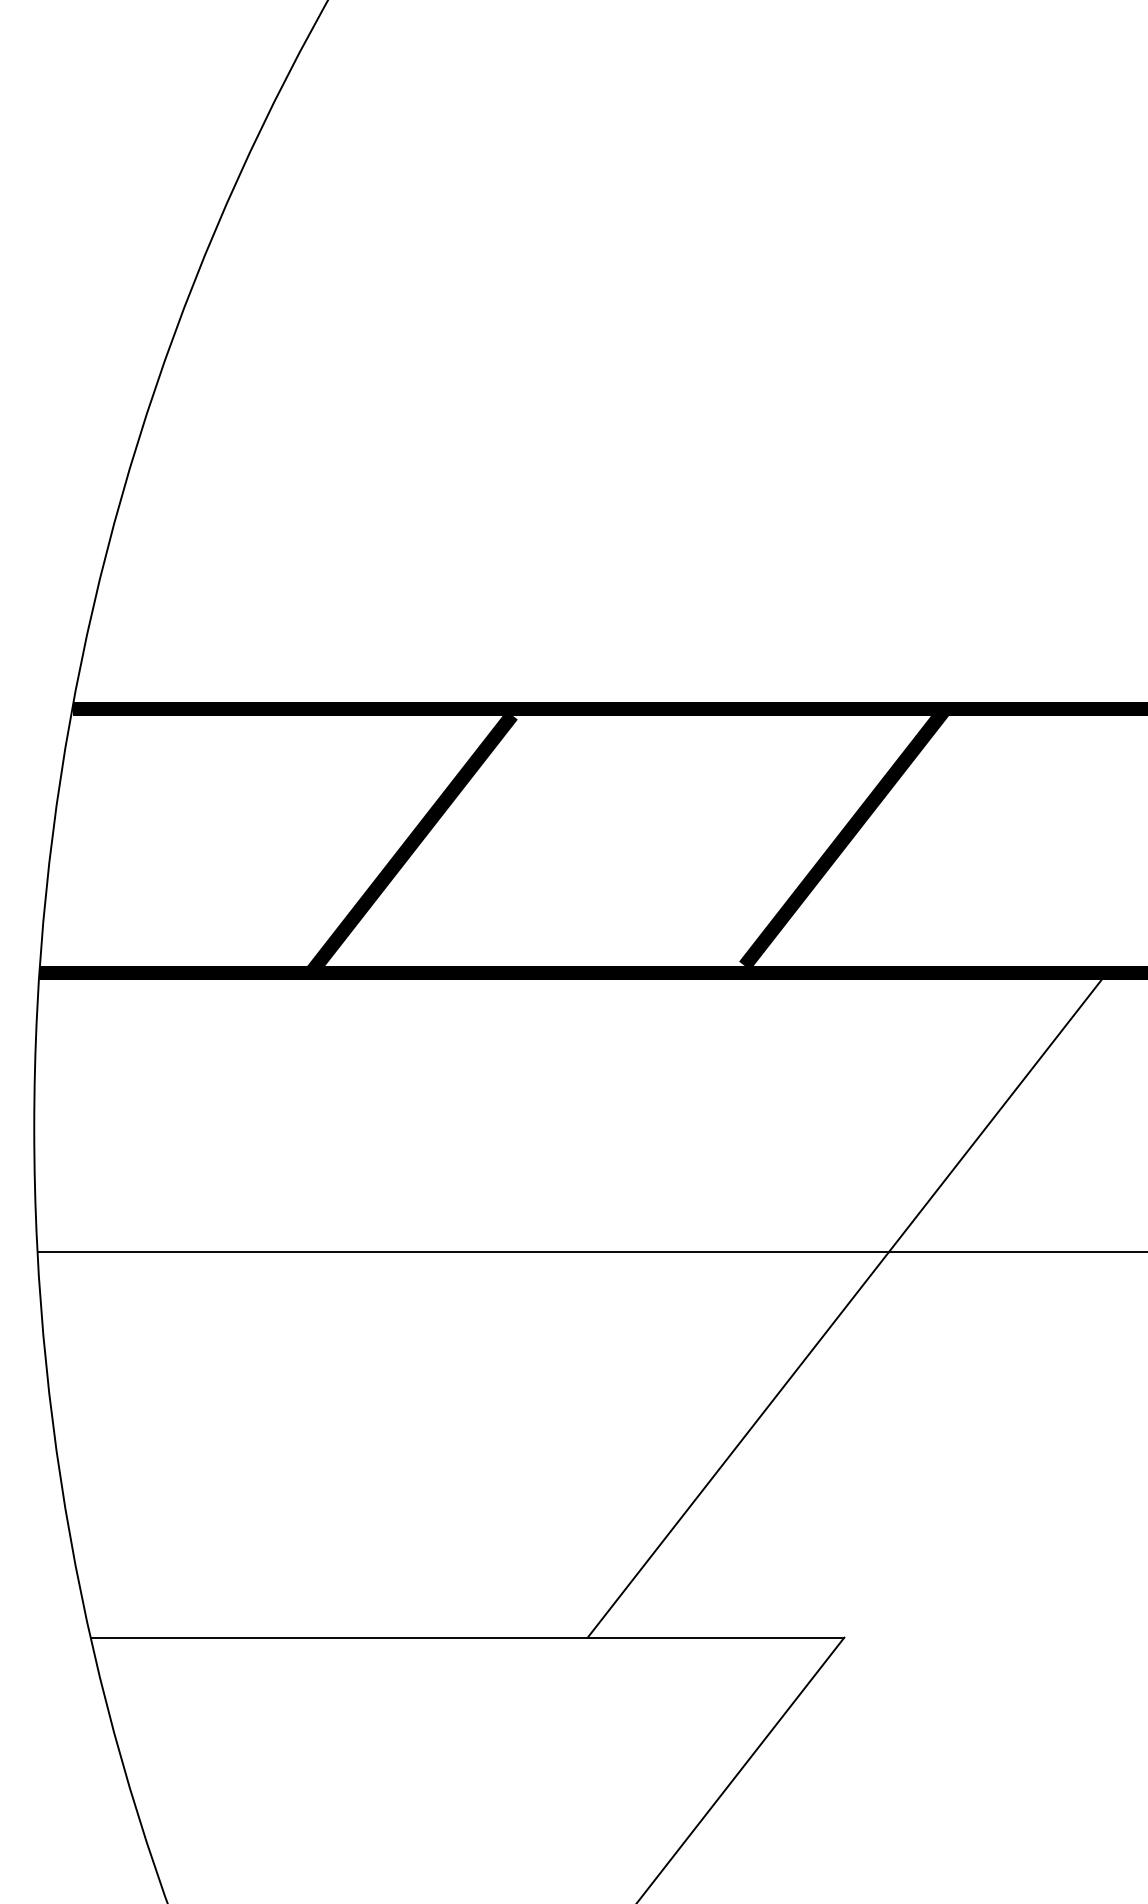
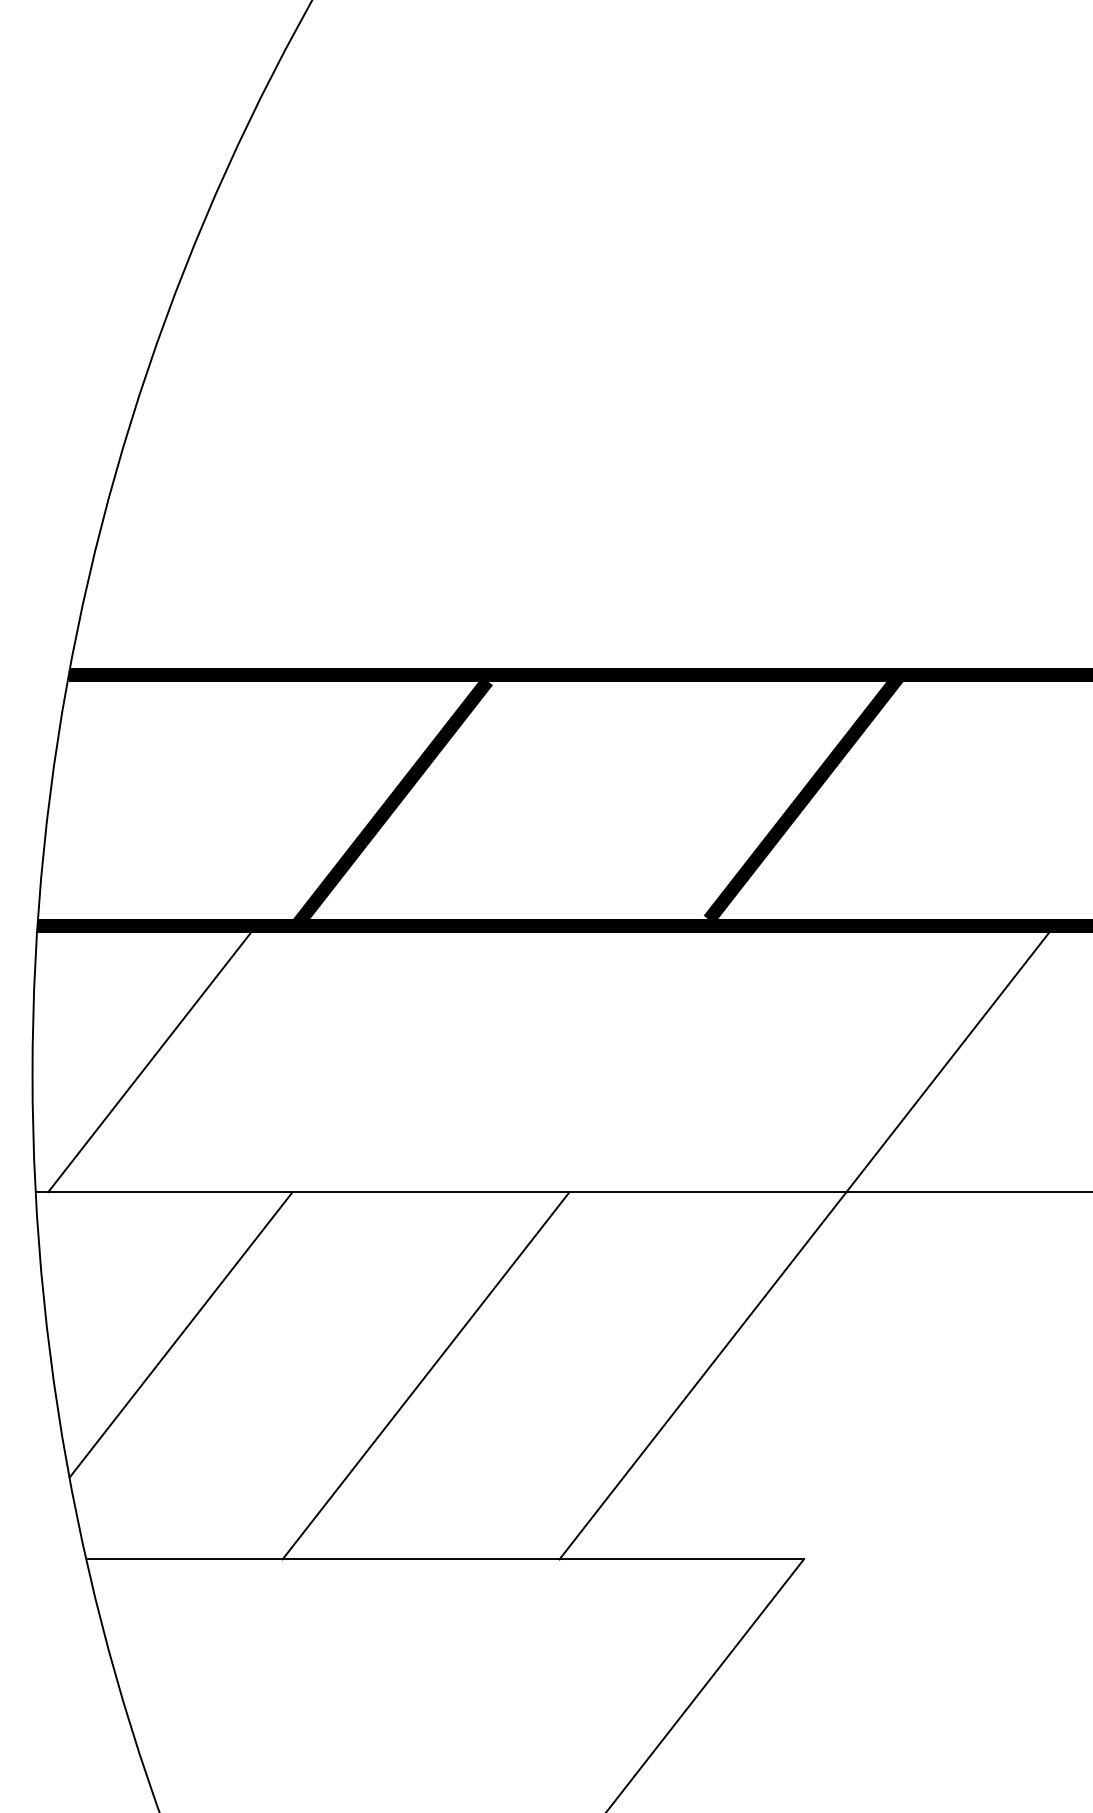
line: (159, 1112) -> (151, 1059), added
line: (190, 1401) -> (181, 1334), added
line: (447, 1444) -> (426, 1375), added

